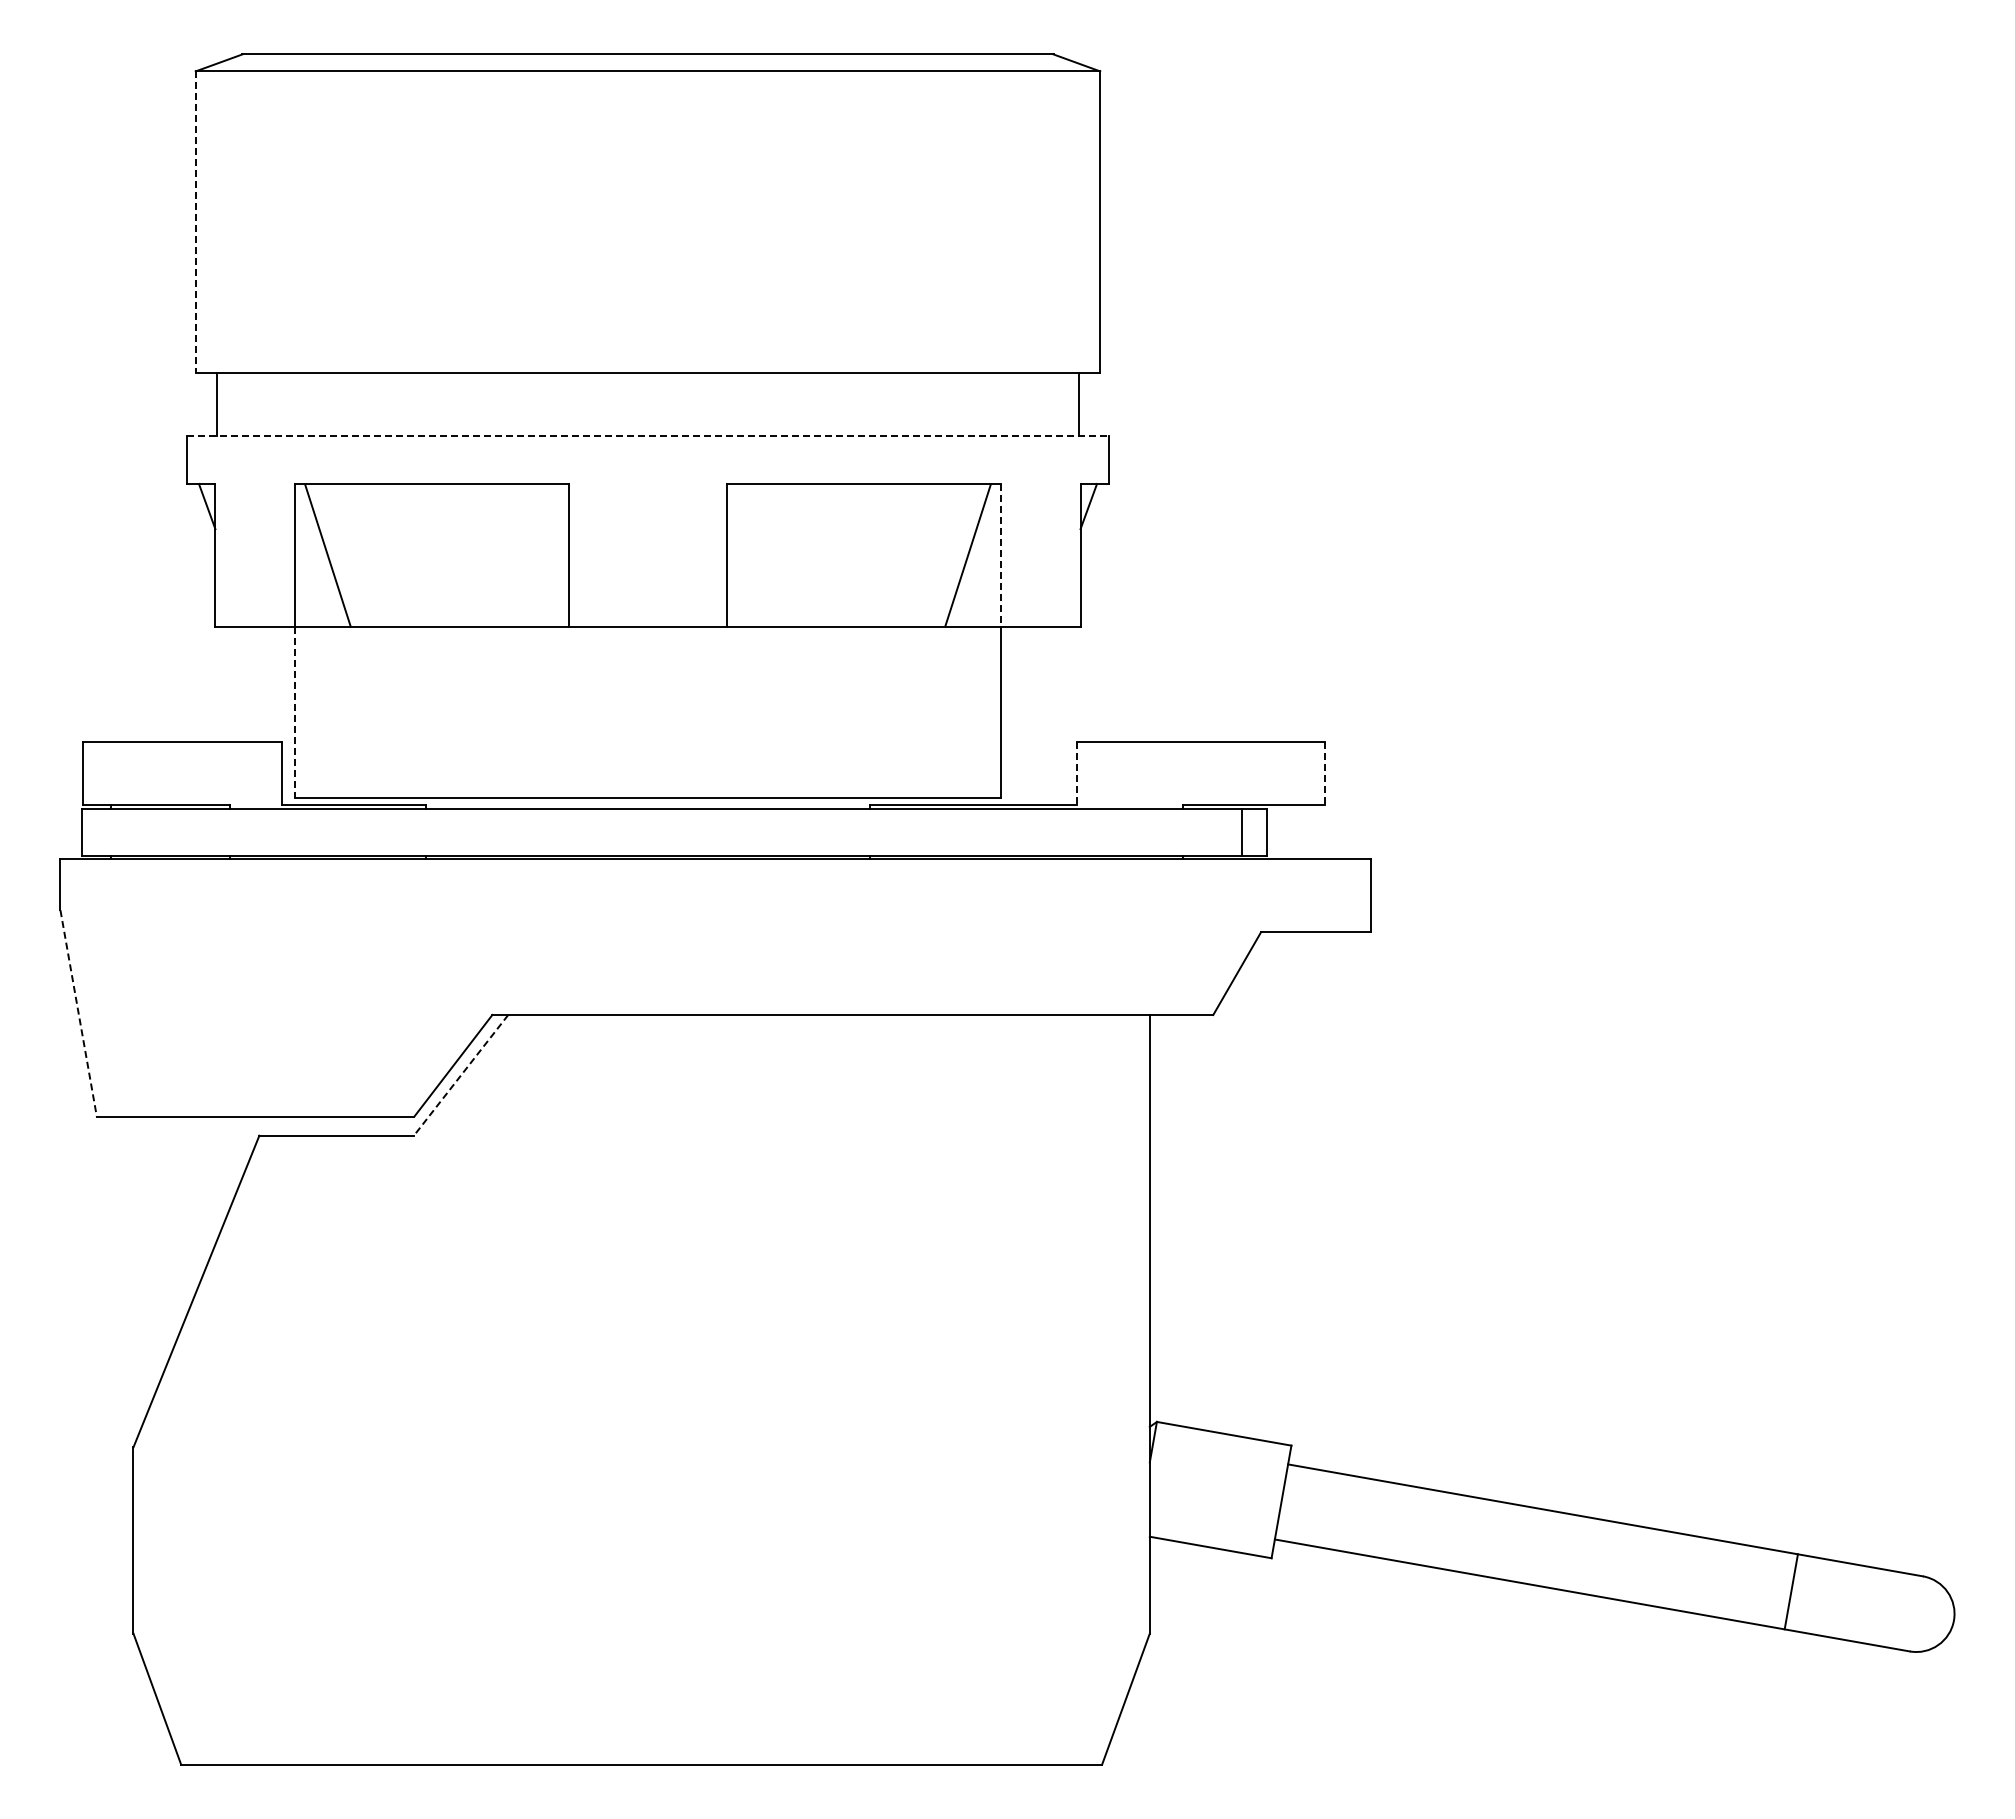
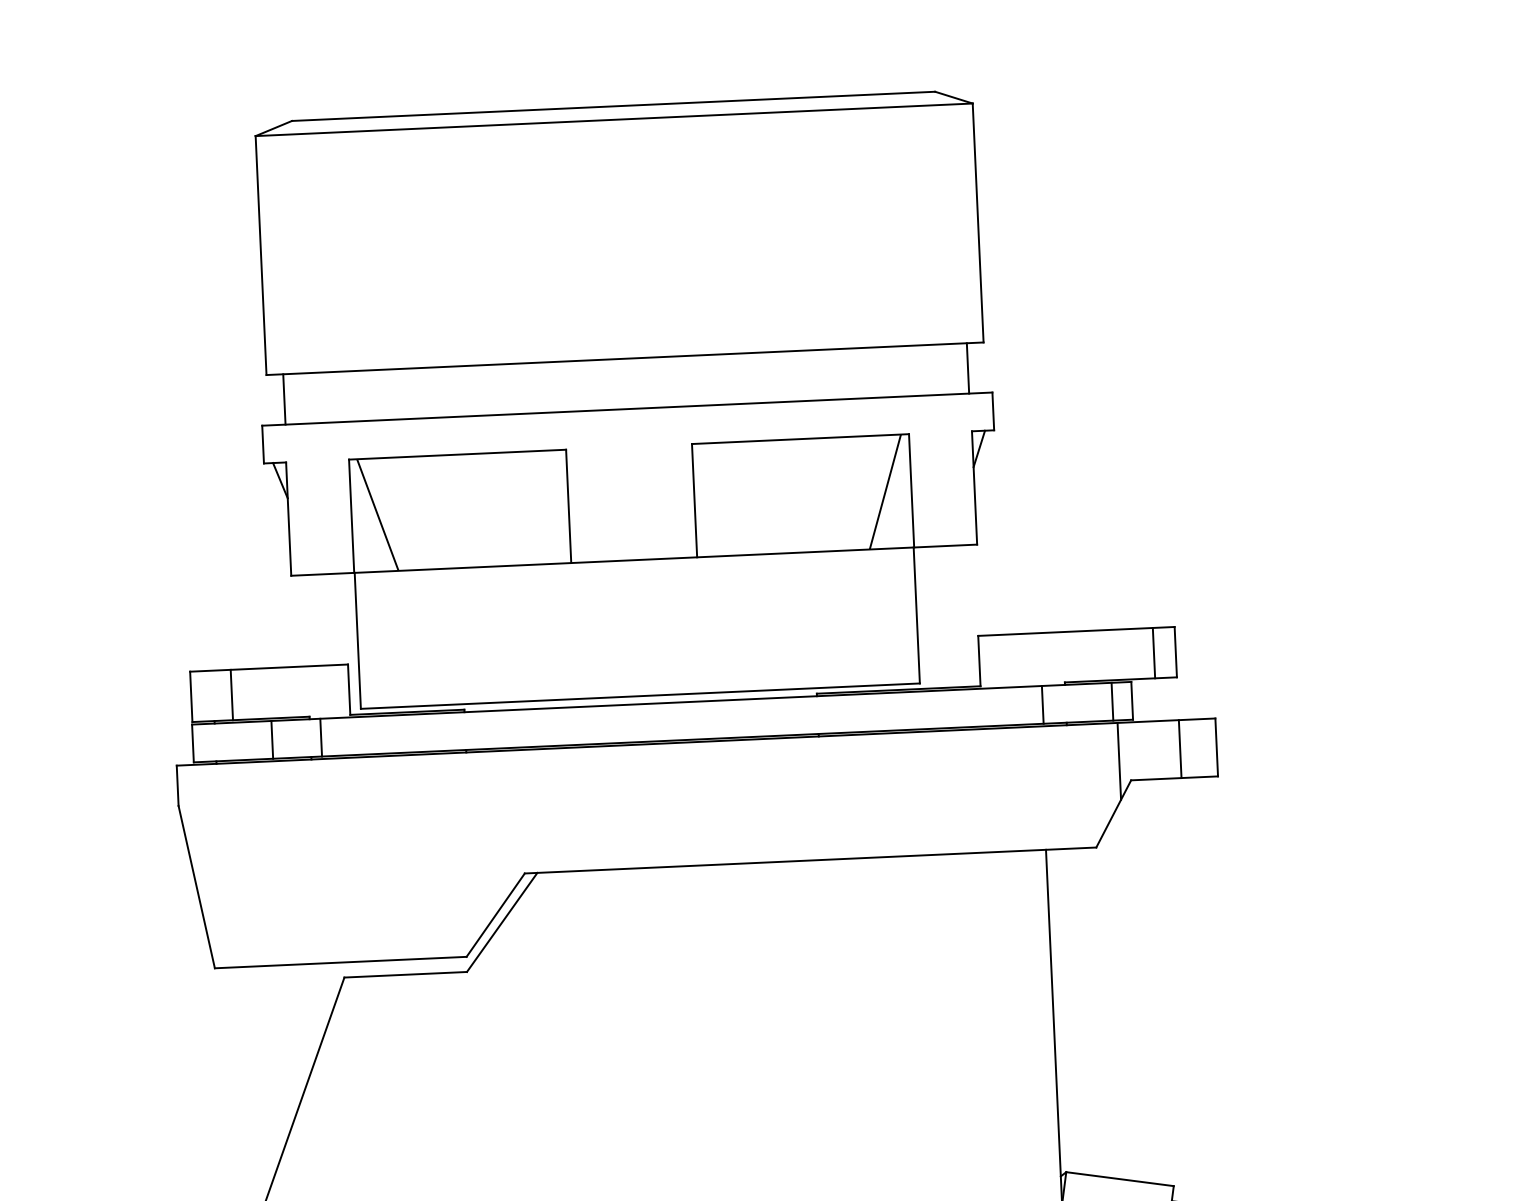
line: (195, 222) -> (260, 255), dashed -> solid
line: (648, 436) -> (627, 409), dashed -> solid
line: (1001, 555) -> (911, 490), dashed -> solid
line: (295, 712) -> (357, 640), dashed -> solid
line: (133, 773) -> (231, 694), added
line: (1076, 773) -> (979, 660), dashed -> solid
line: (1296, 773) -> (1153, 653), added
line: (1324, 773) -> (1175, 652), dashed -> solid
line: (182, 832) -> (272, 739), added
line: (243, 832) -> (320, 737), added
line: (1154, 832) -> (1043, 704), added
line: (1324, 895) -> (1180, 748), added
line: (1247, 907) -> (1119, 761), added
line: (78, 1013) -> (196, 887), dashed -> solid
line: (461, 1075) -> (502, 922), dashed -> solid

